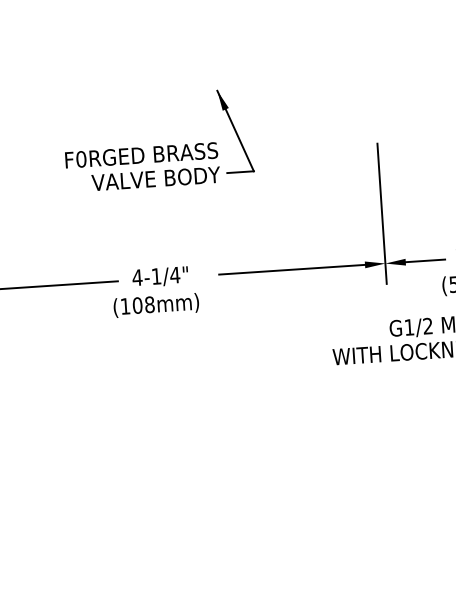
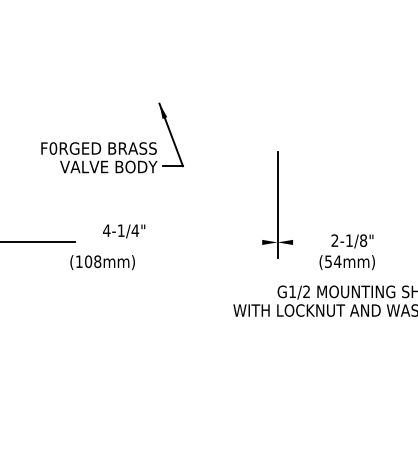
line: (424, 261) -> (307, 242), removed
line: (291, 269) -> (206, 242), removed
text: (160, 277) -> (124, 231), moved

